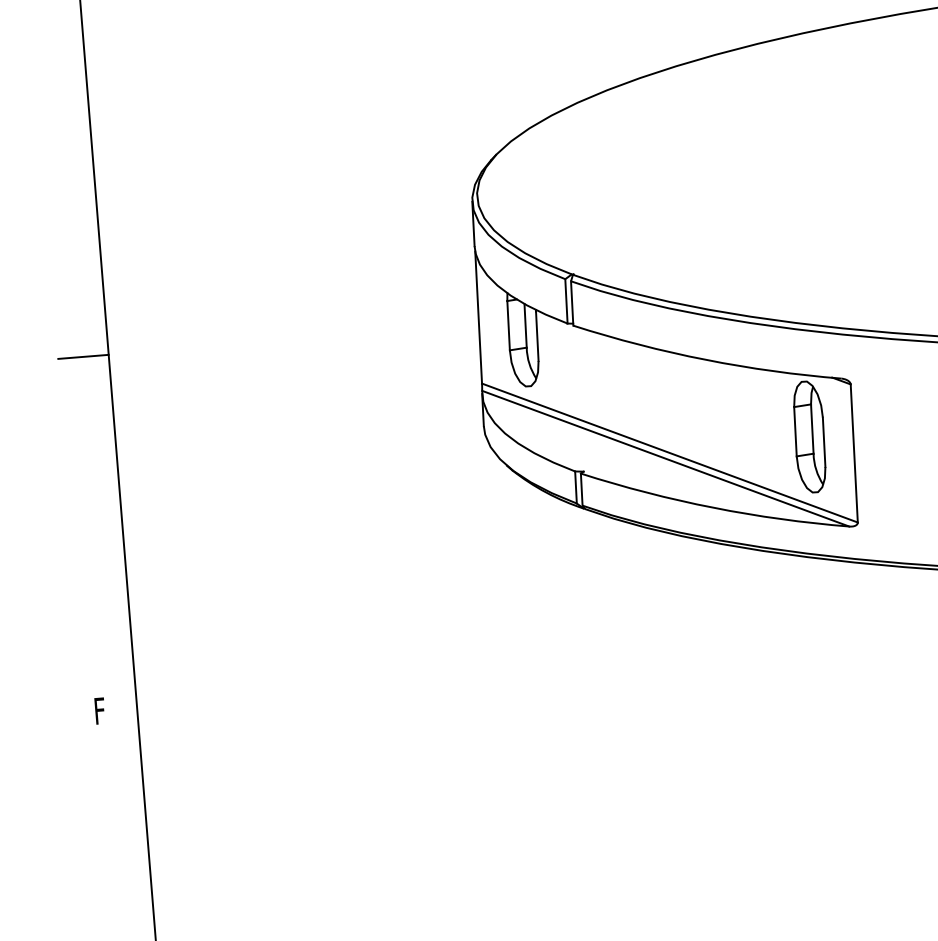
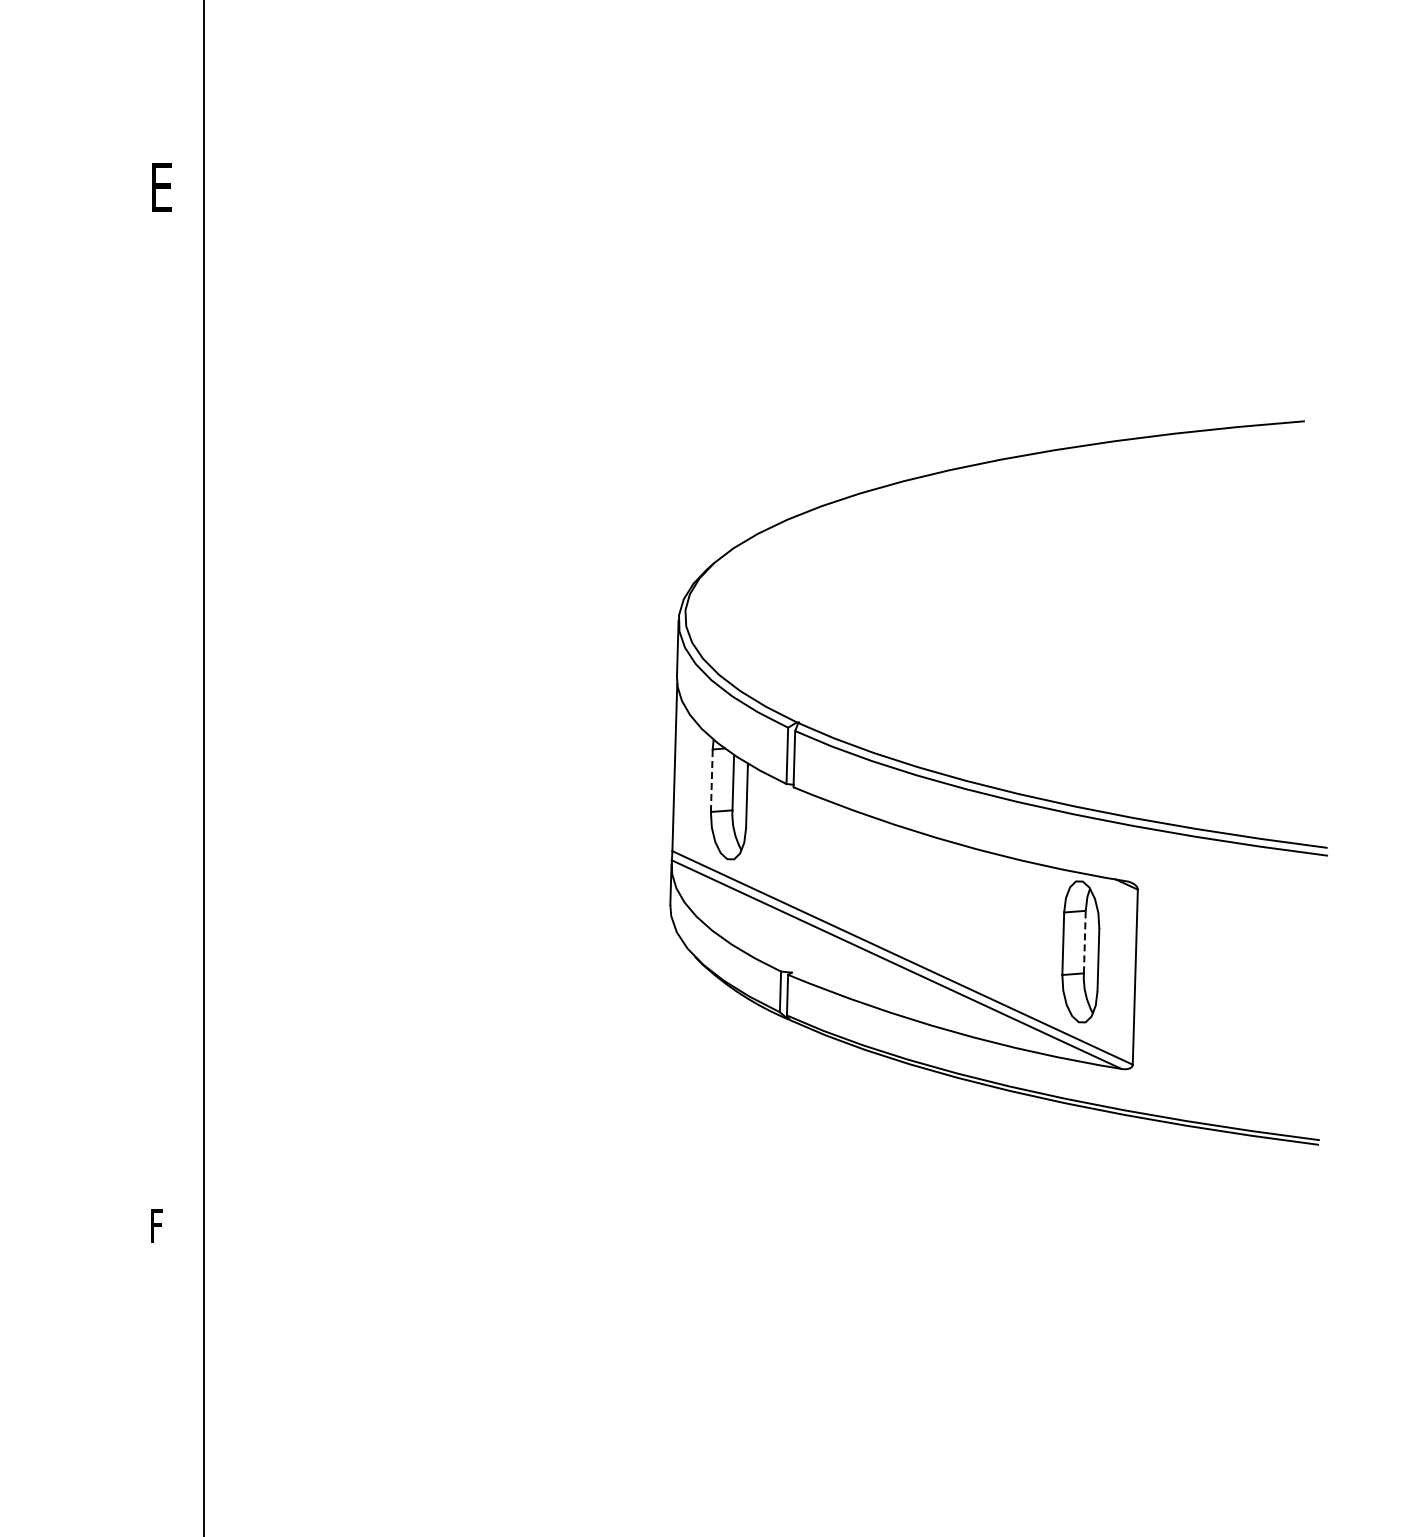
line: (508, 325) -> (711, 780), solid -> dashed
line: (83, 356) -> (171, 776), removed
line: (812, 428) -> (1084, 941), solid -> dashed

